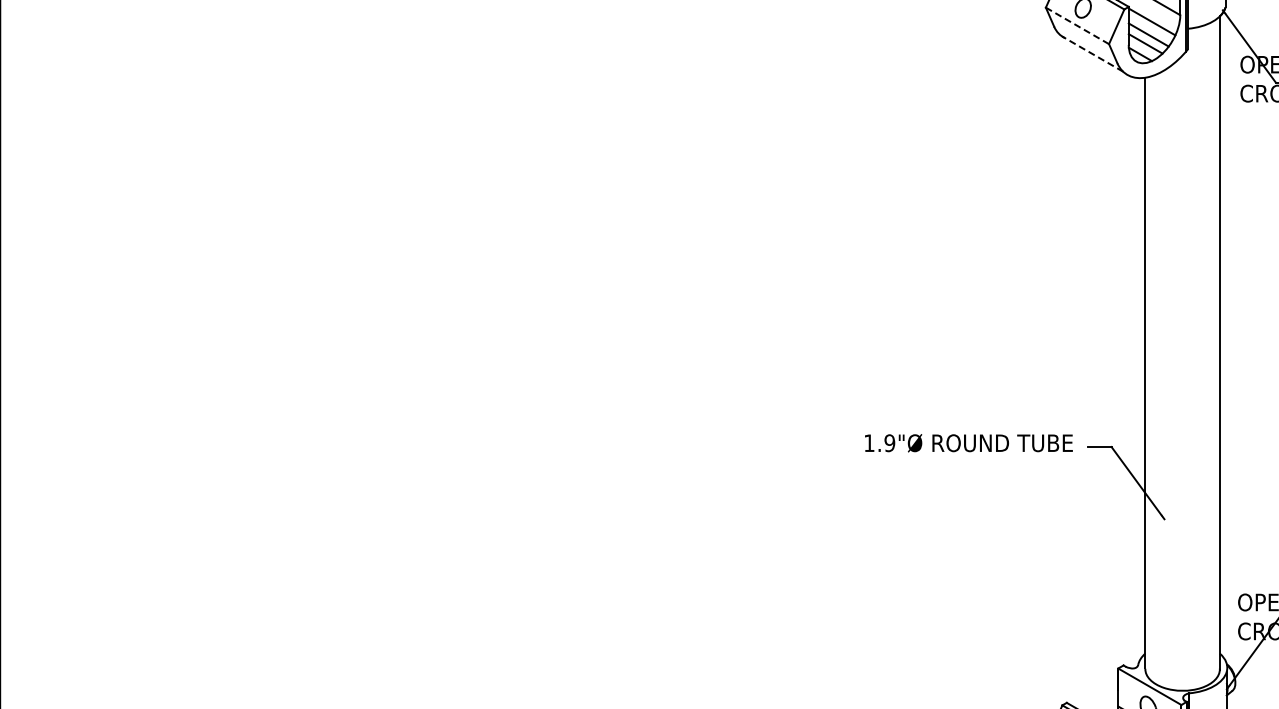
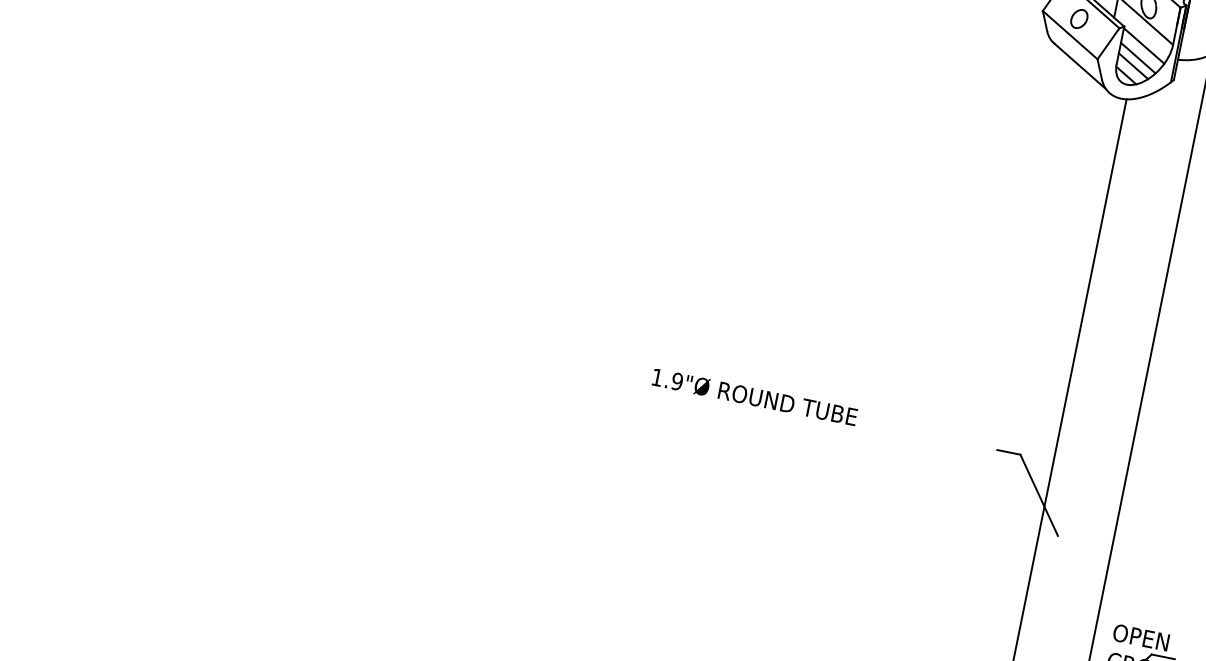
line: (1077, 25) -> (1070, 34), dashed -> solid
line: (1092, 53) -> (1079, 65), dashed -> solid
text: (968, 443) -> (754, 397), moved

